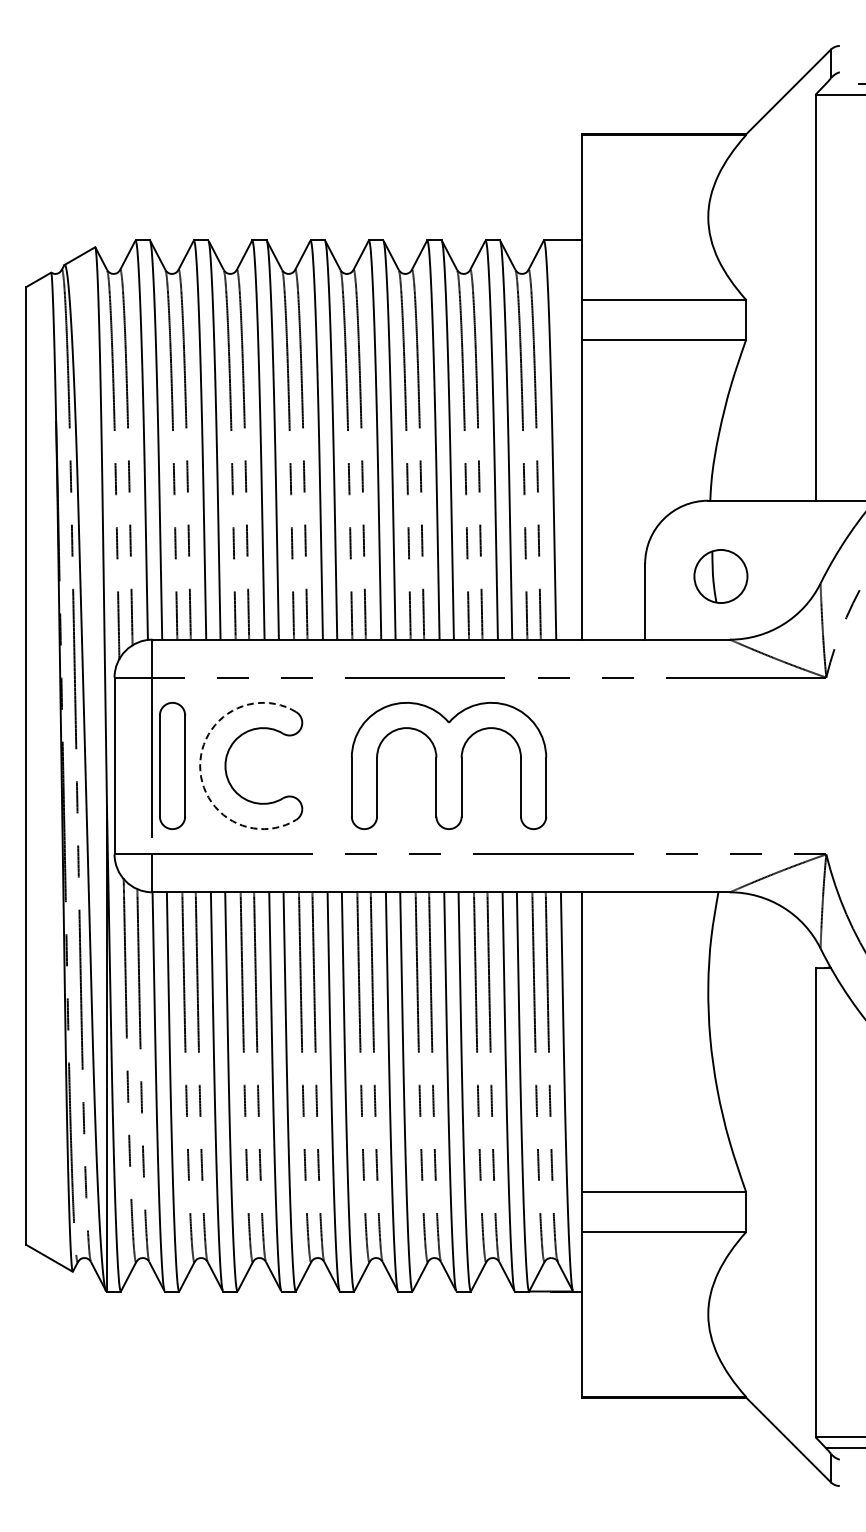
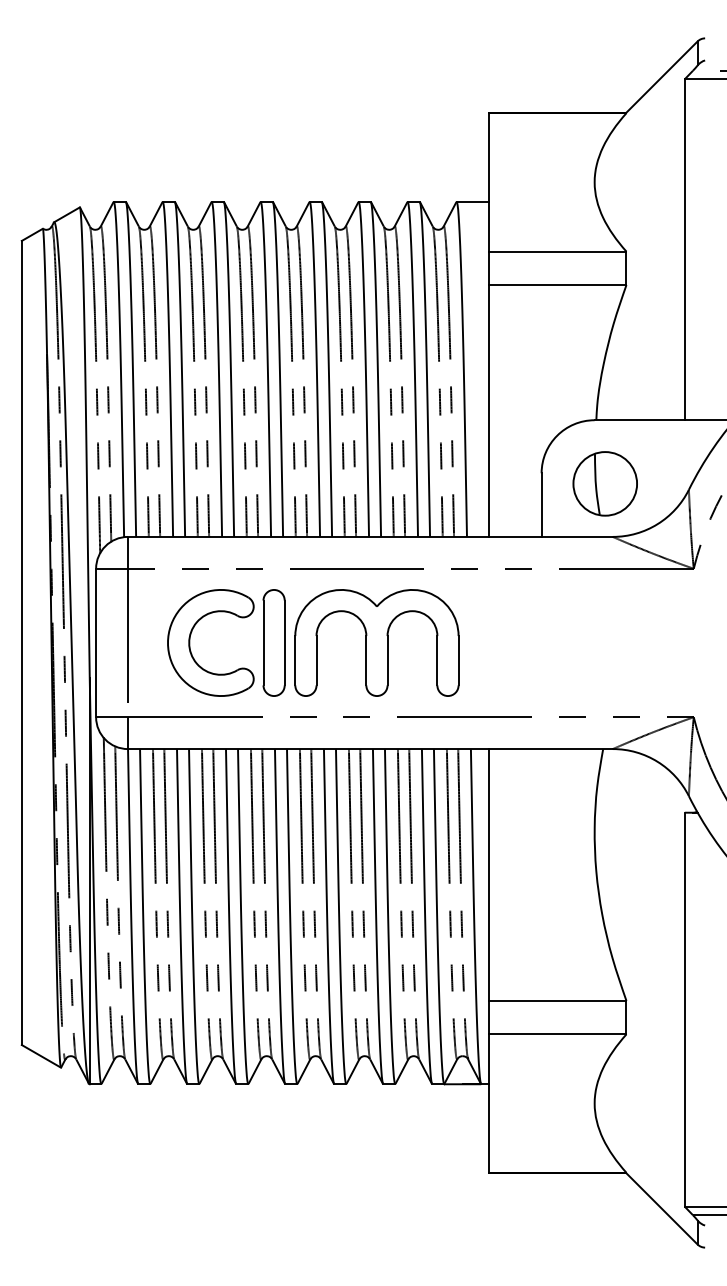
part: (720, 576) -> (604, 483), size x1.43
part: (172, 765) -> (274, 642), moved
arc: (200, 766) -> (168, 643), dashed -> solid

